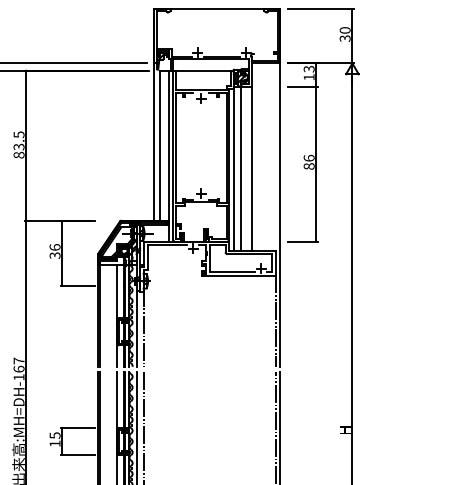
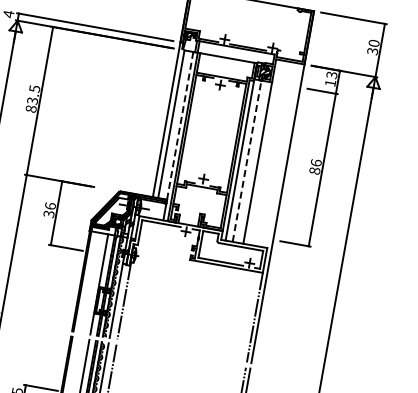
line: (168, 146) -> (179, 126), solid -> dashed
line: (240, 168) -> (246, 160), solid -> dashed

